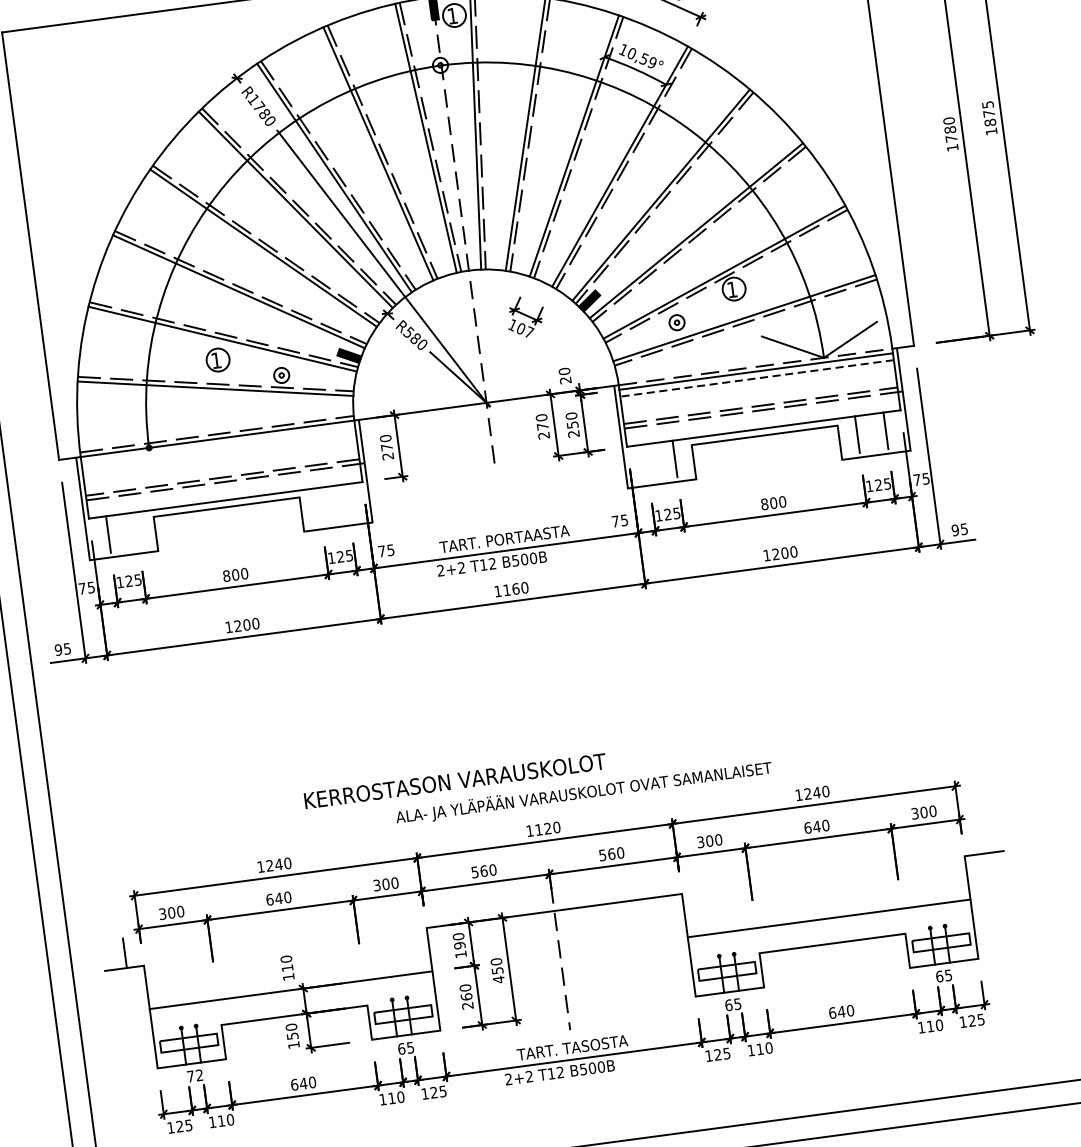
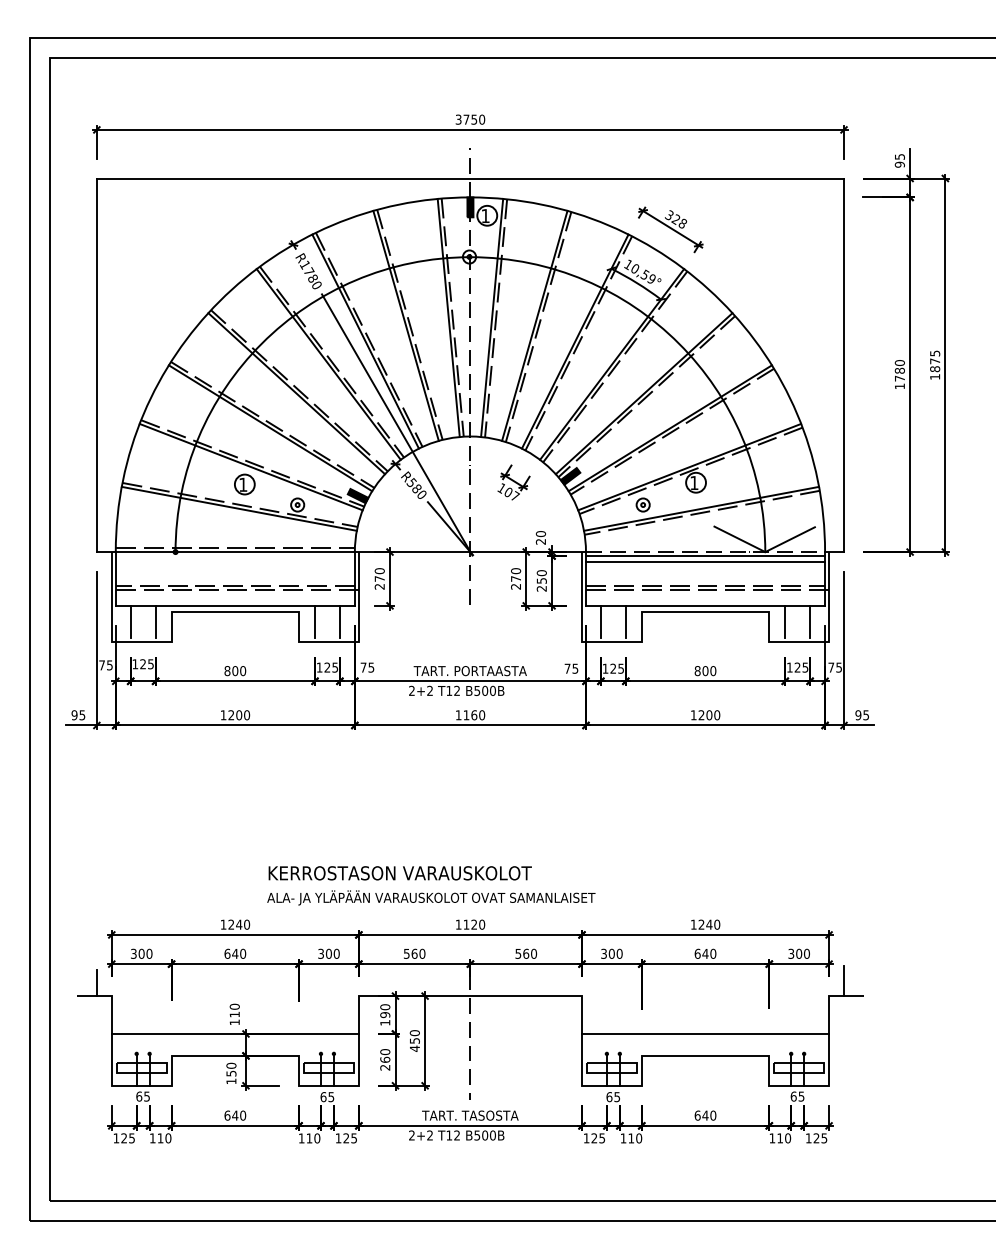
line: (757, 378) -> (705, 562), dashed -> solid
line: (645, 462) -> (600, 621), added
line: (347, 502) -> (339, 621), added
line: (319, 505) -> (315, 621), added
line: (136, 530) -> (155, 621), added
text: (584, 792) -> (431, 897), moved
line: (980, 837) -> (844, 981), added
text: (194, 1075) -> (142, 1096), 72 -> 65

